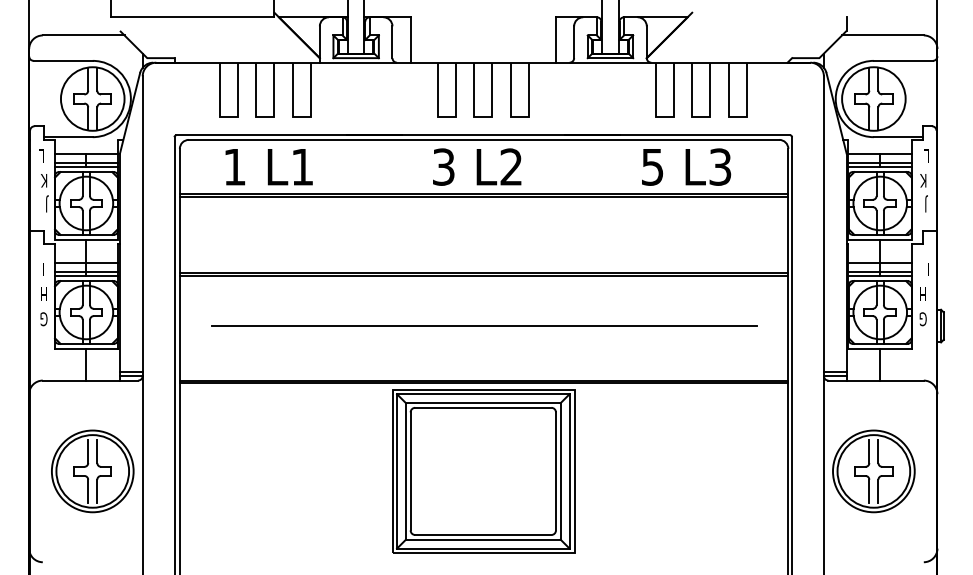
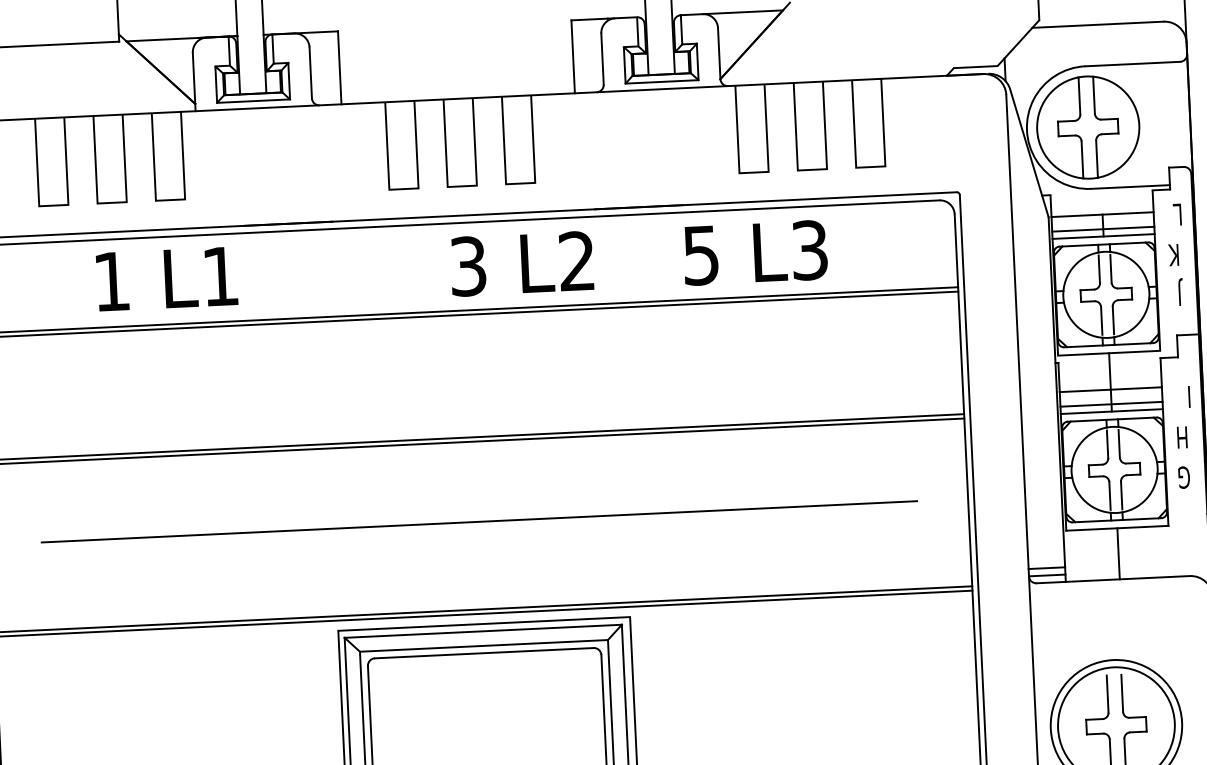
text: (477, 166) -> (522, 262), moved
text: (686, 166) -> (755, 251), moved
text: (268, 167) -> (165, 279), moved

